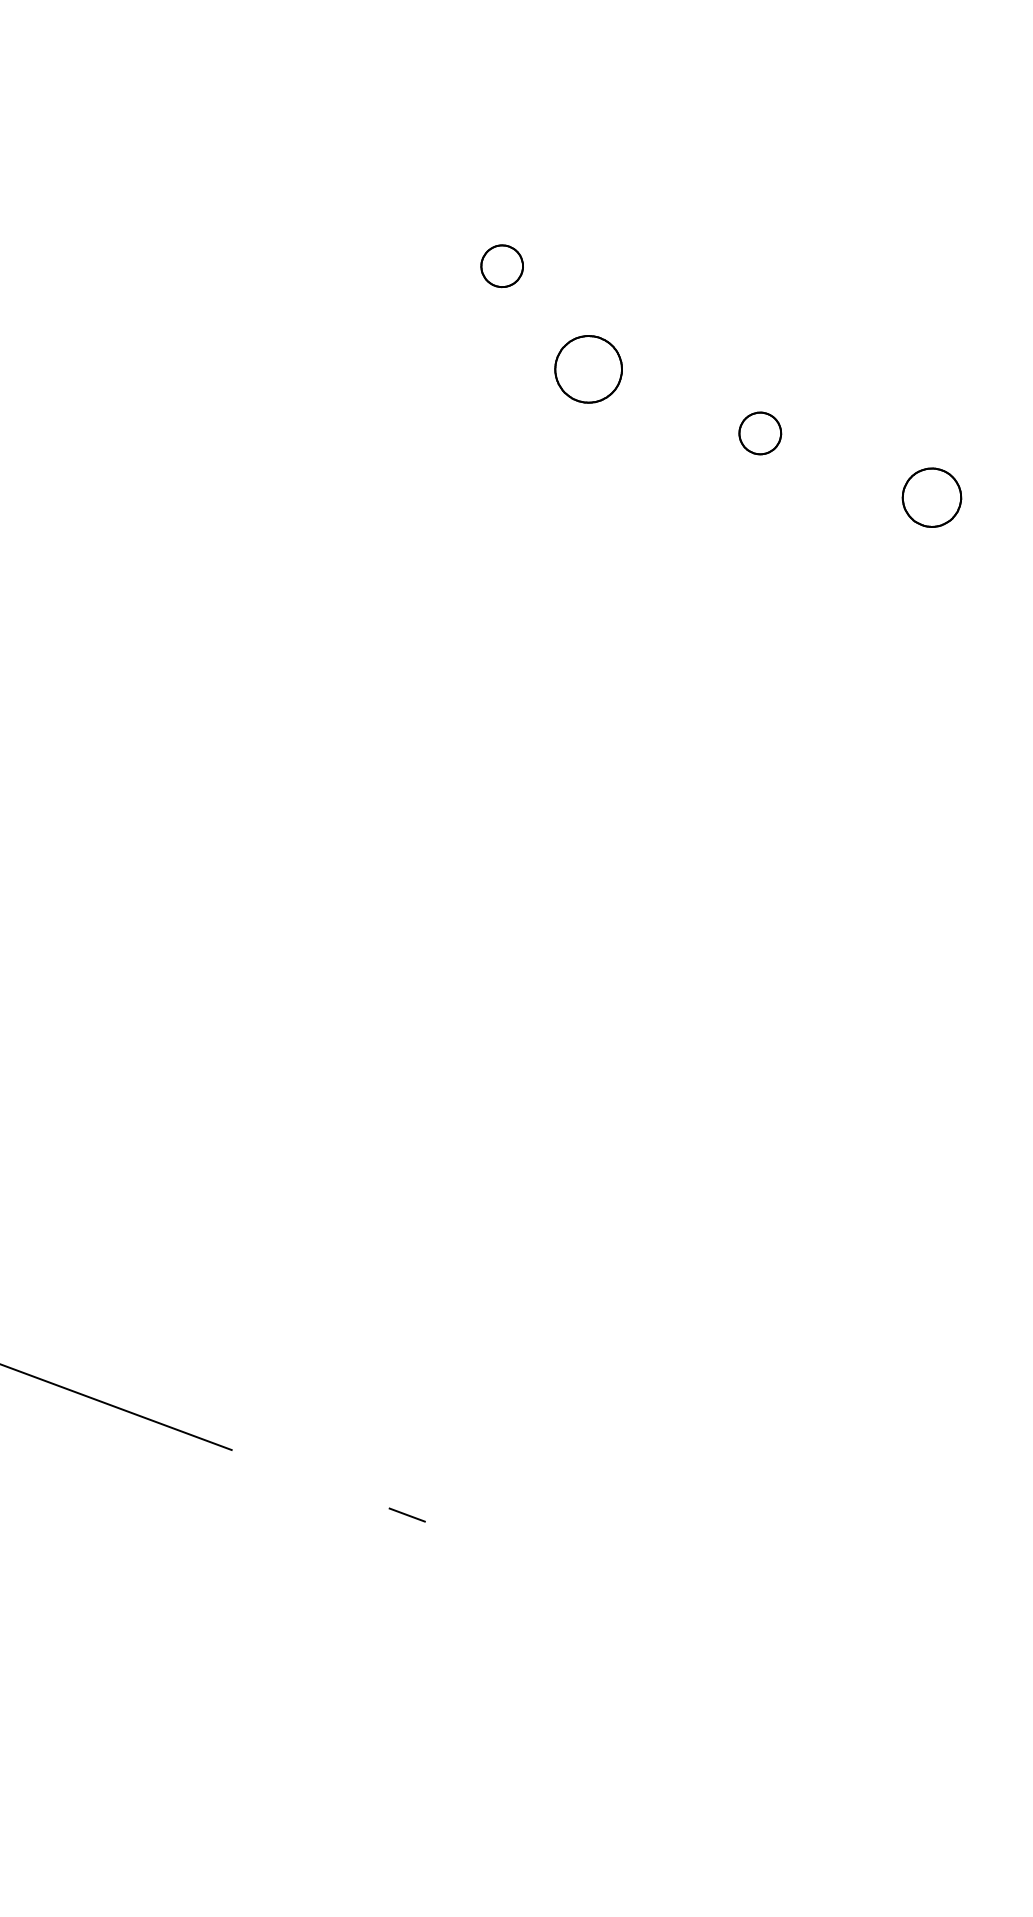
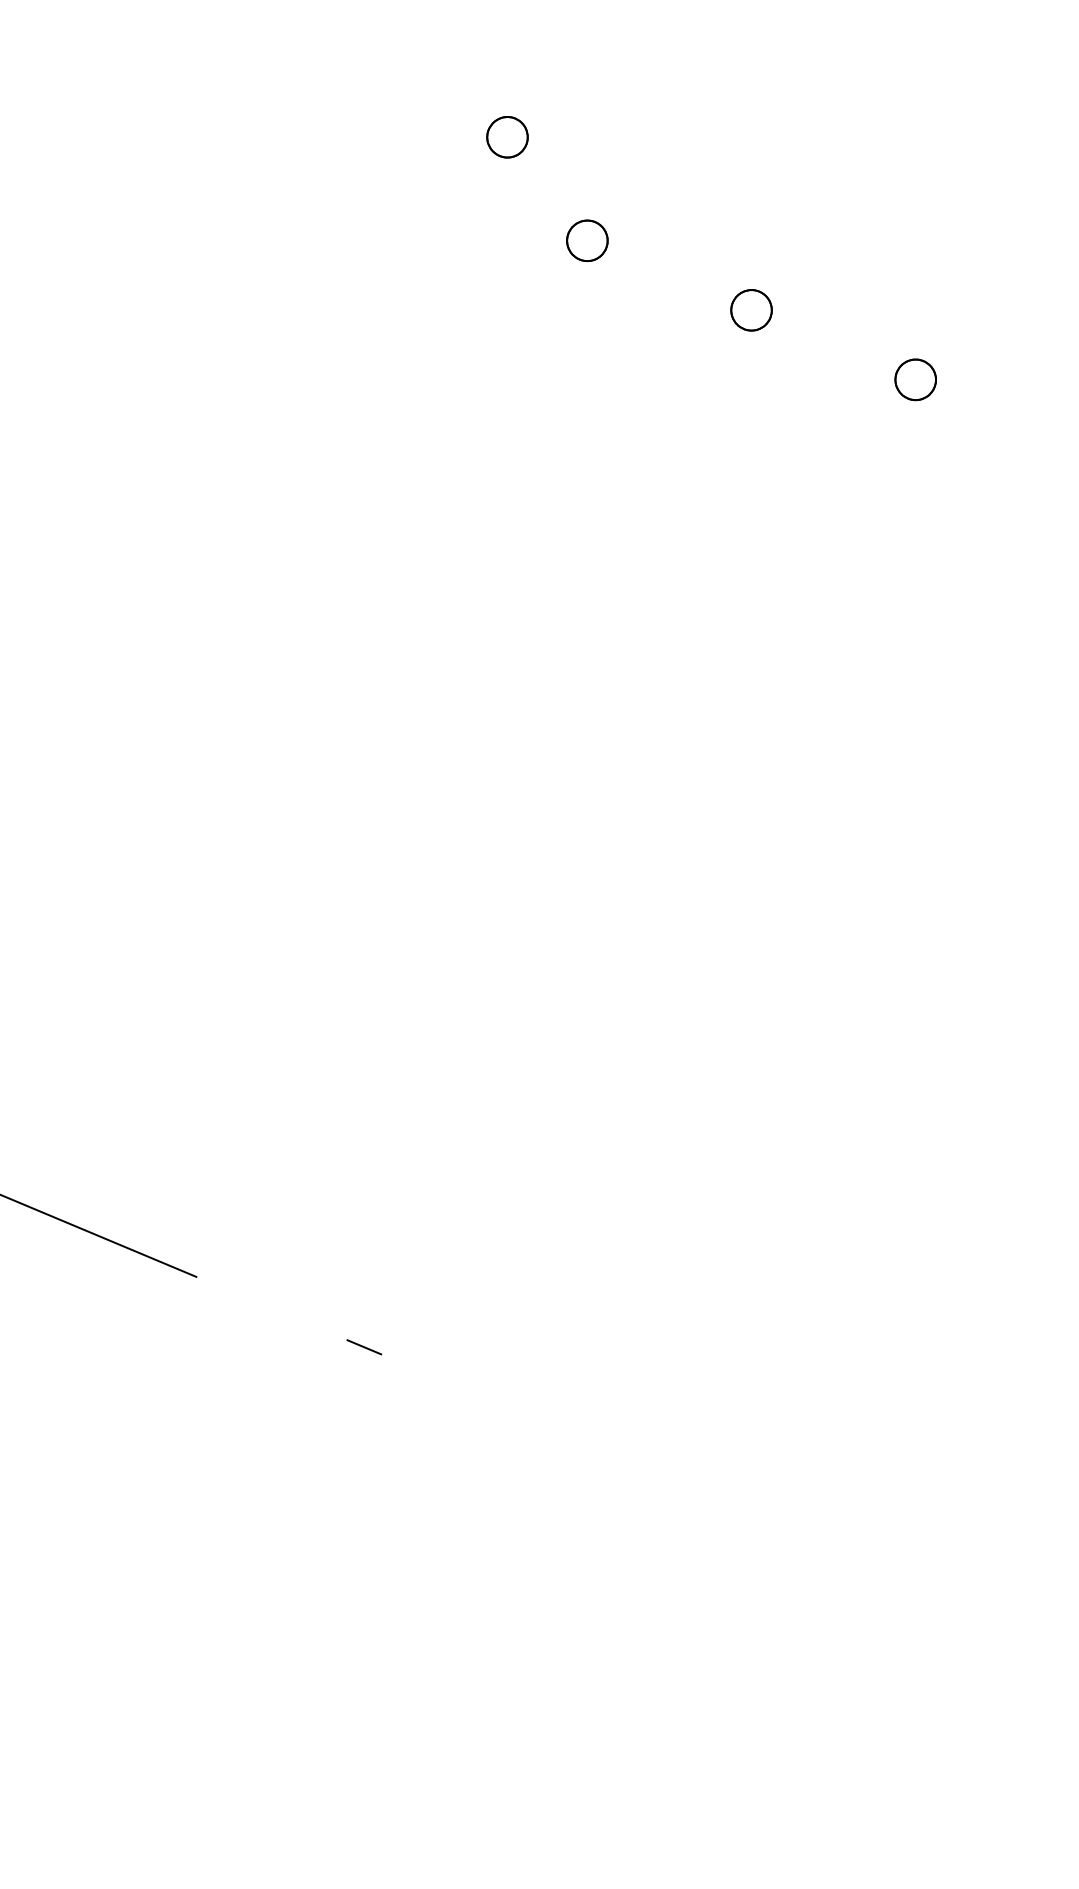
part: (588, 368) -> (587, 240), size x0.62
part: (931, 497) -> (915, 379), size x0.71

